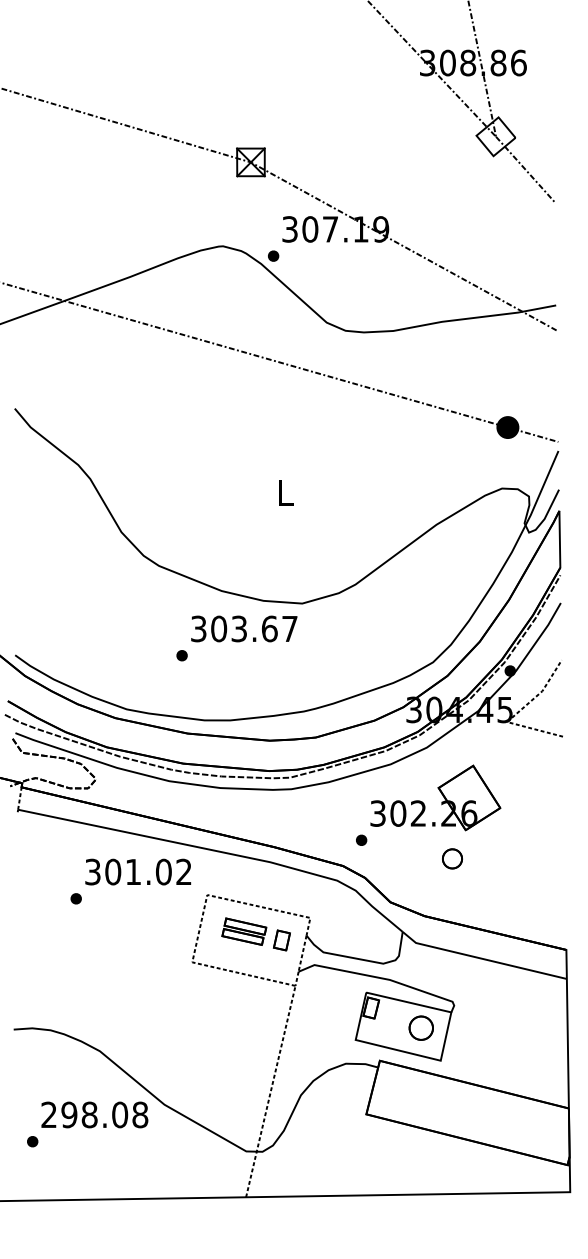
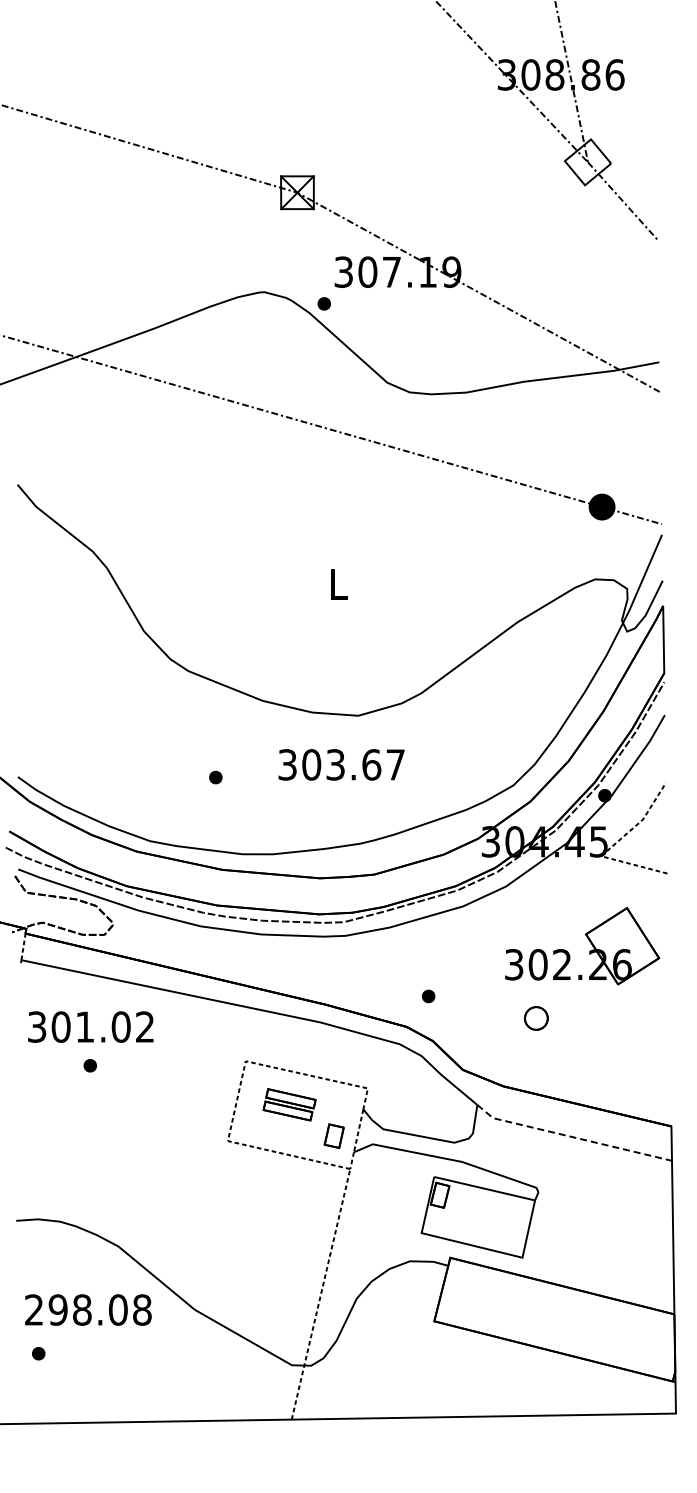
text: (244, 628) -> (341, 764), moved
part: (441, 801) -> (589, 950), moved
text: (137, 871) -> (90, 1026), moved
part: (281, 939) -> (333, 1135), moved
line: (482, 958) -> (571, 1136), solid -> dashed
part: (421, 1027) -> (499, 1218), removed
text: (94, 1114) -> (88, 1309), moved

